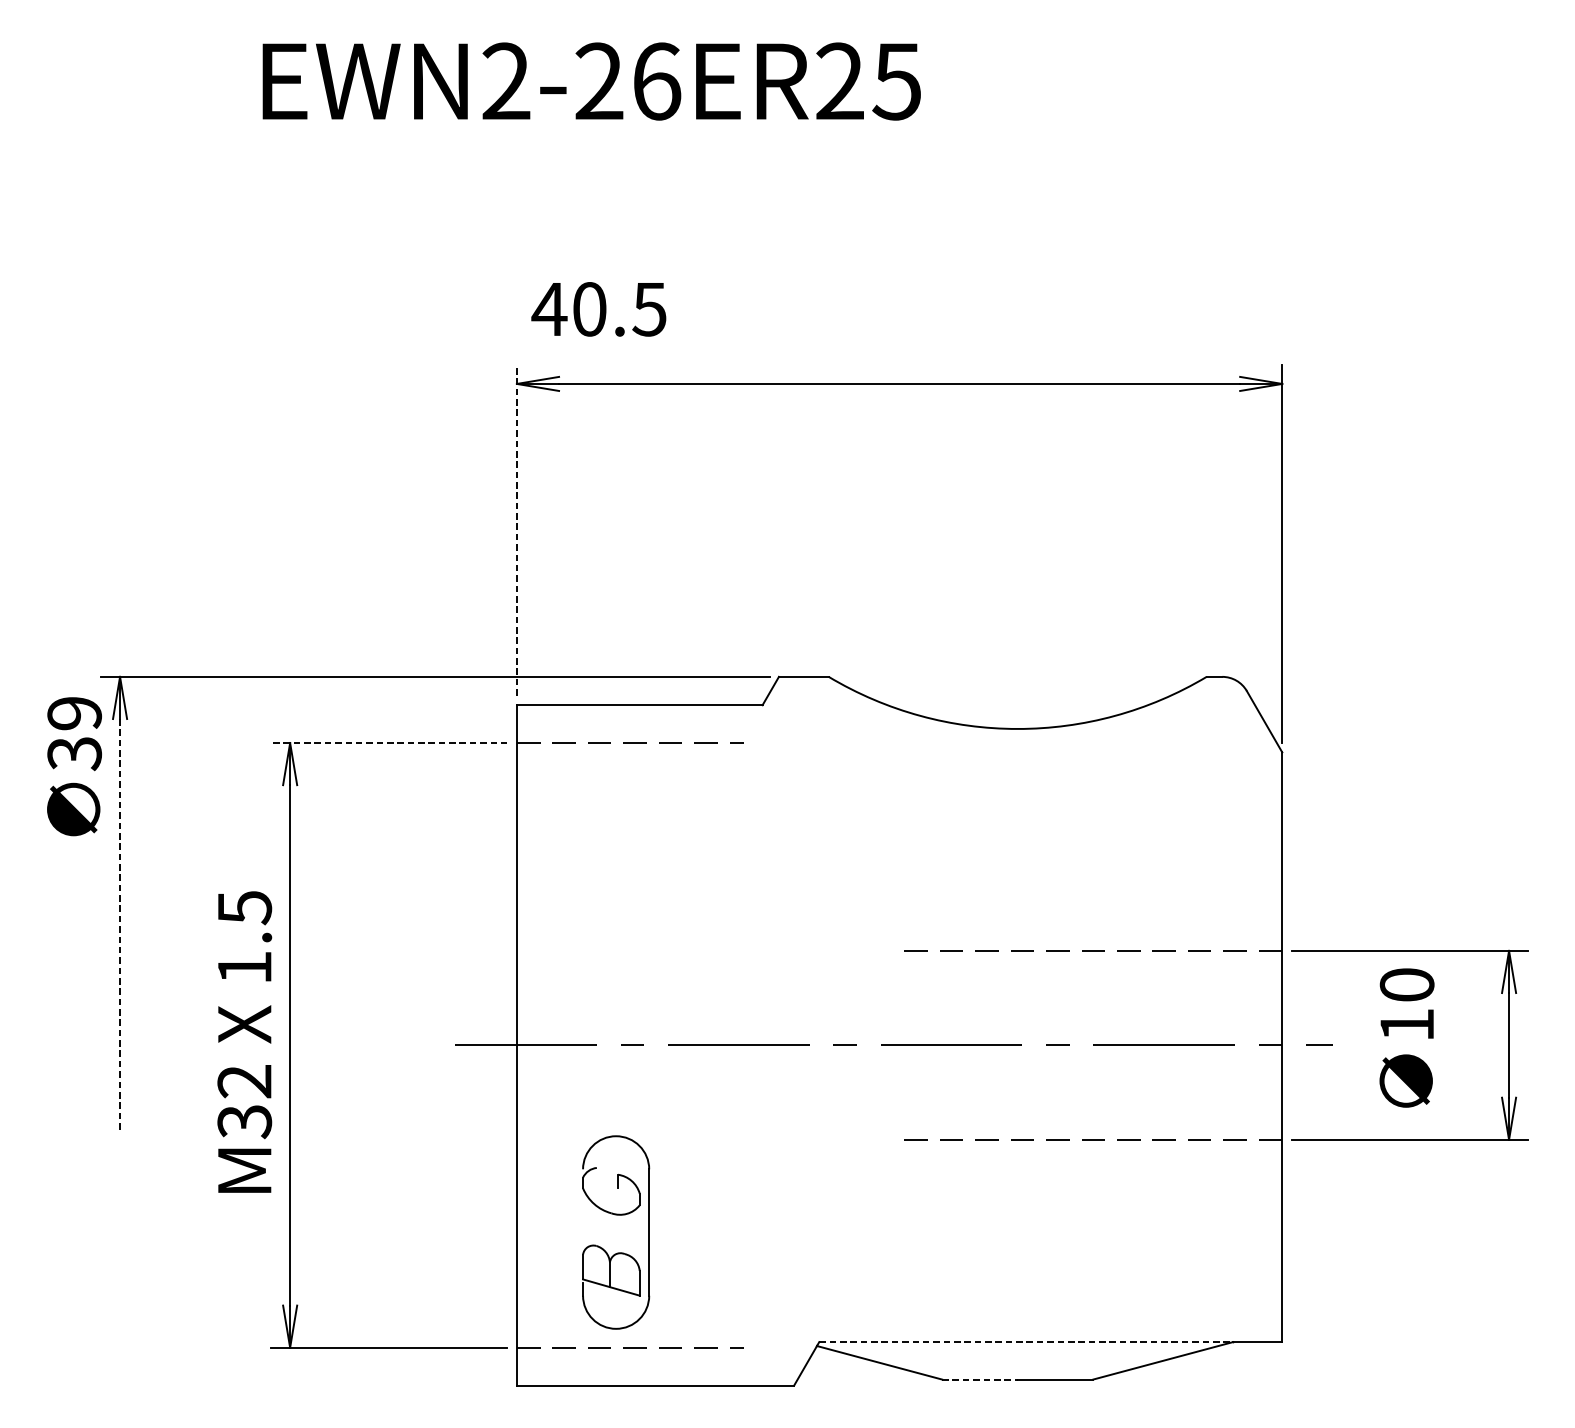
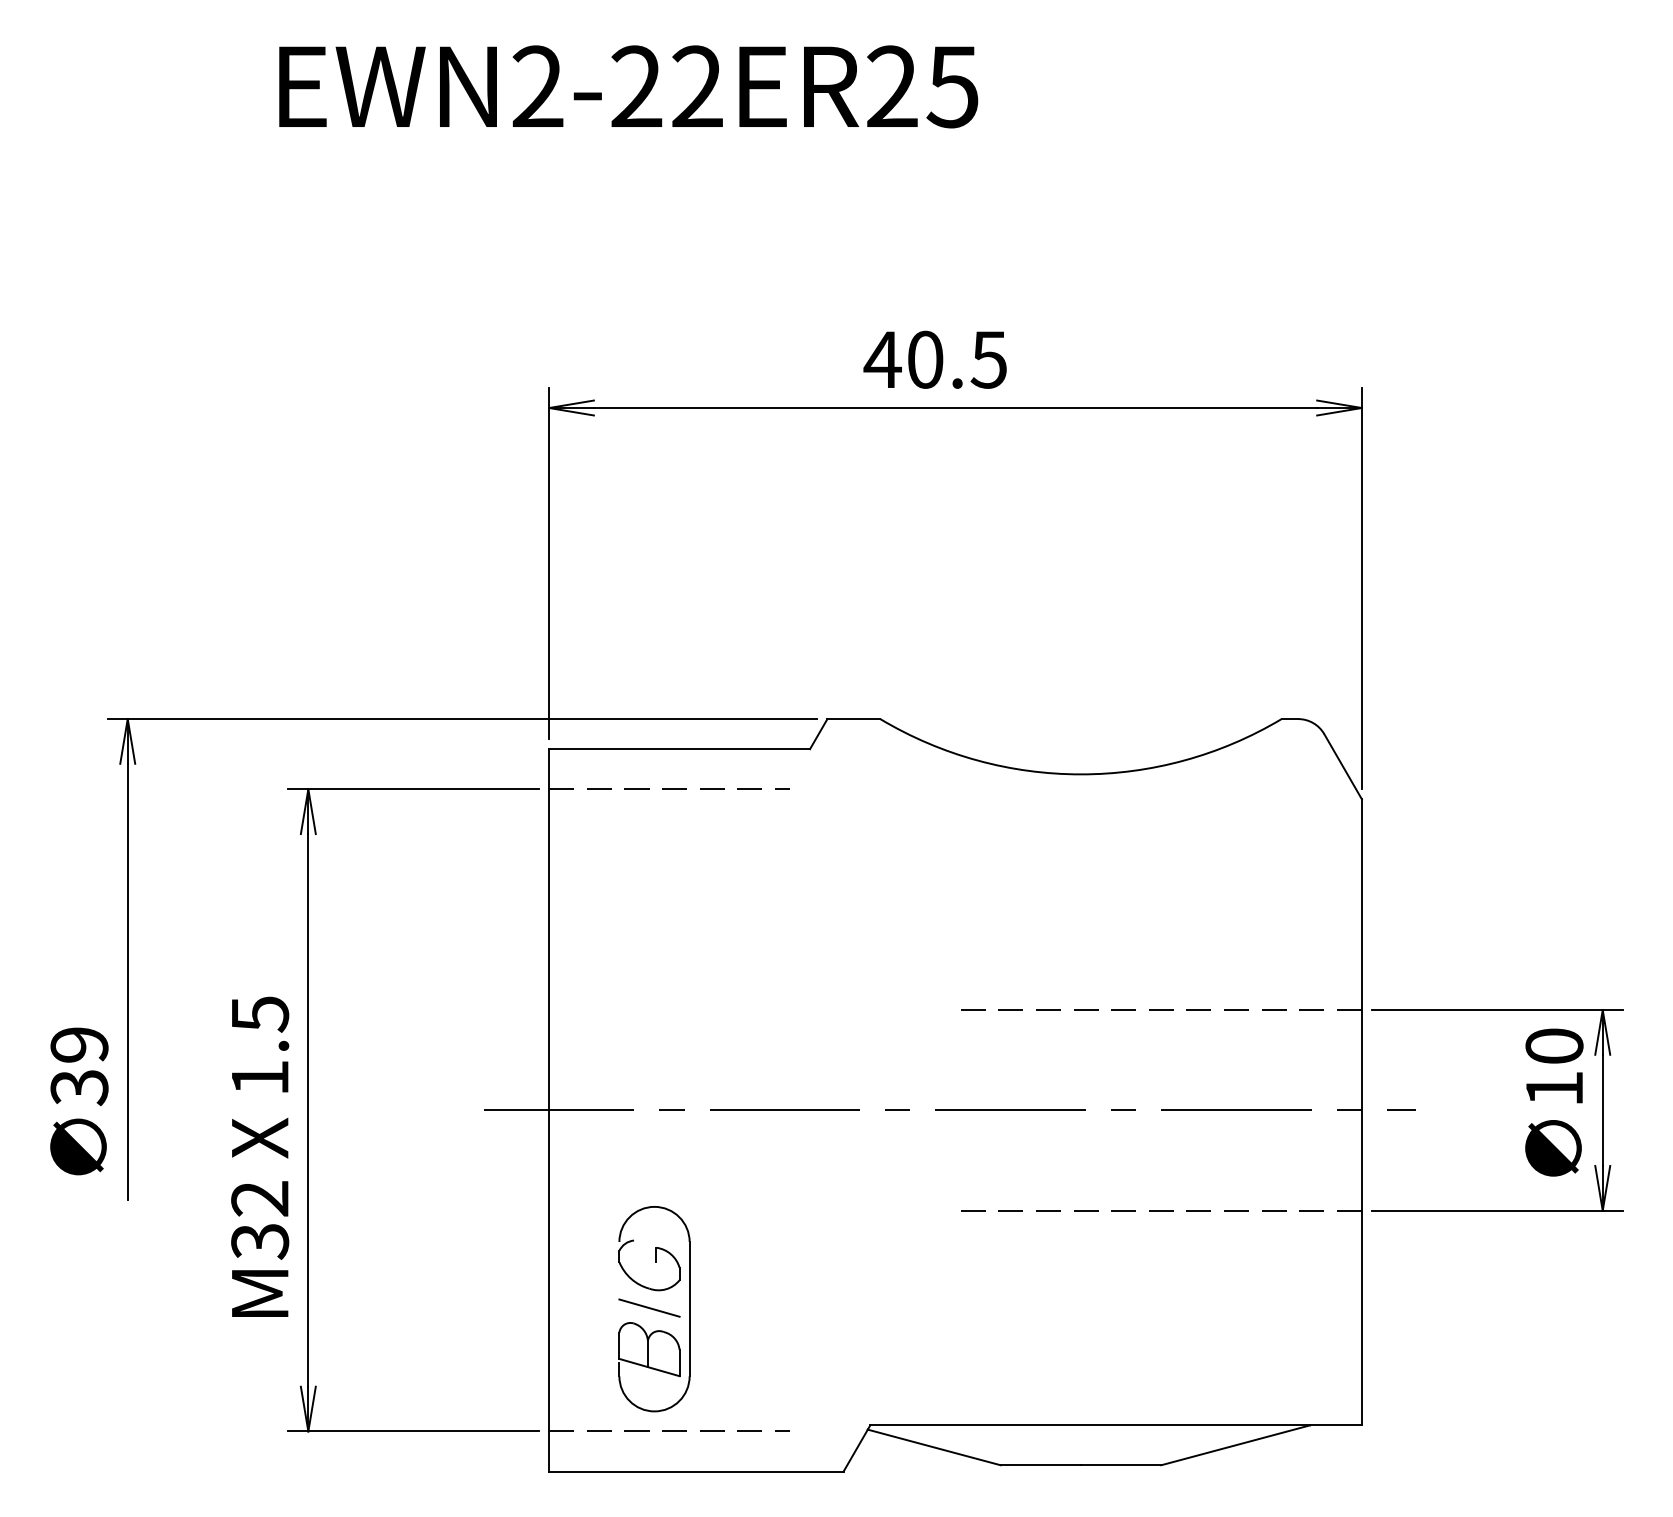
text: (656, 81) -> (697, 86), EWN2-26ER25 -> EWN2-22ER25
text: (598, 309) -> (934, 359), moved
line: (517, 530) -> (549, 563), dashed -> solid
line: (389, 743) -> (413, 789), dashed -> solid
text: (74, 766) -> (79, 1101), moved
line: (119, 924) -> (127, 982), dashed -> solid
text: (1407, 1037) -> (1554, 1102), moved
text: (245, 1041) -> (260, 1156), moved
line: (611, 1230) -> (649, 1307), added
line: (1026, 1342) -> (1090, 1425), dashed -> solid
line: (980, 1379) -> (1041, 1465), dashed -> solid

